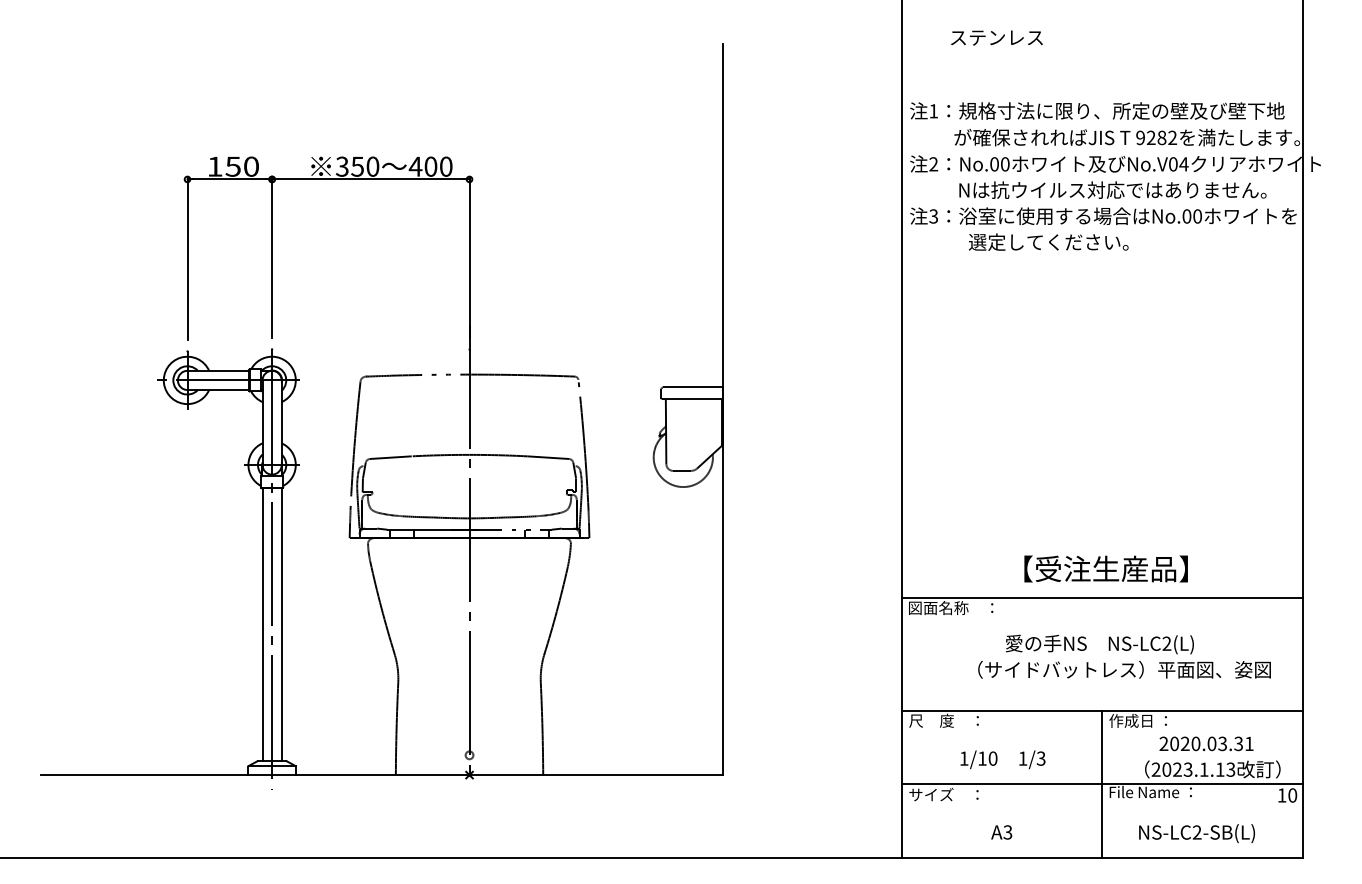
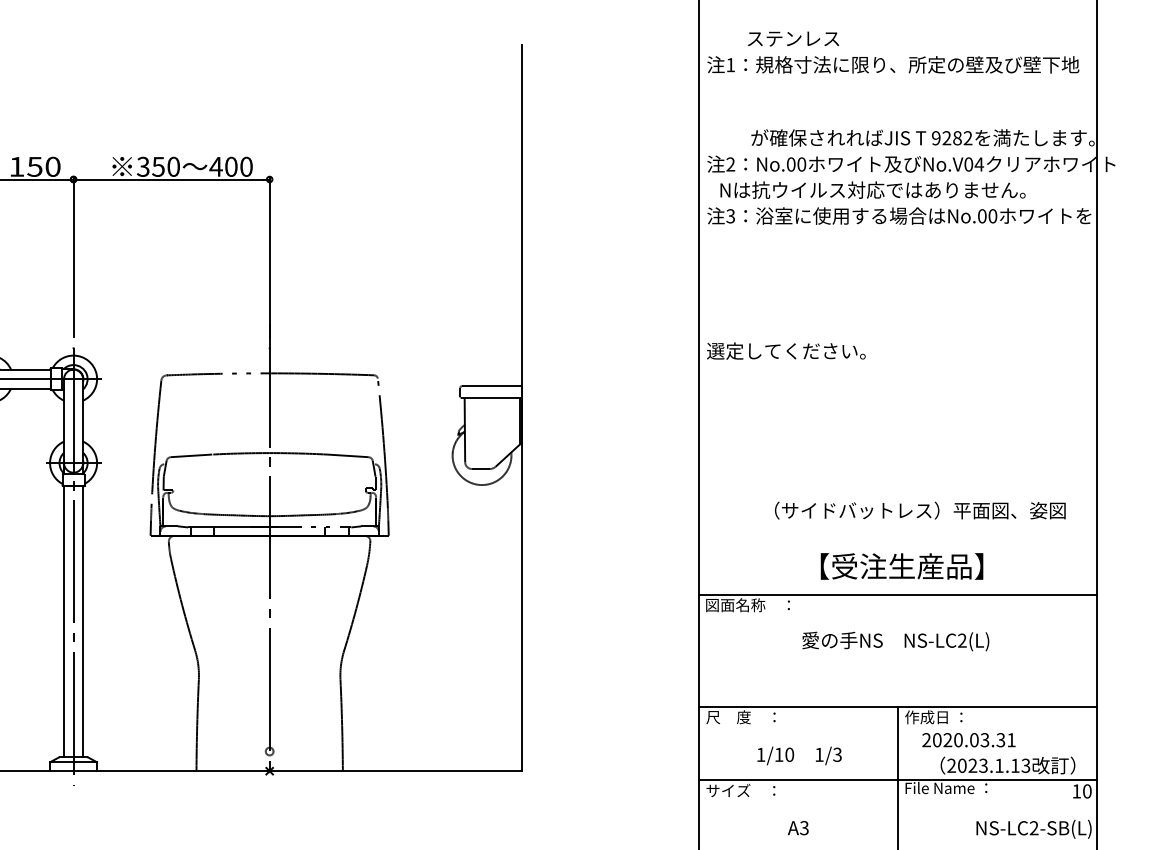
text: (1097, 110) -> (893, 64), moved
text: (1112, 189) -> (872, 189), moved
text: (1048, 241) -> (786, 350), moved
text: (1124, 669) -> (920, 510), moved
text: (1206, 743) -> (968, 739), moved
text: (1196, 833) -> (1033, 829), moved

